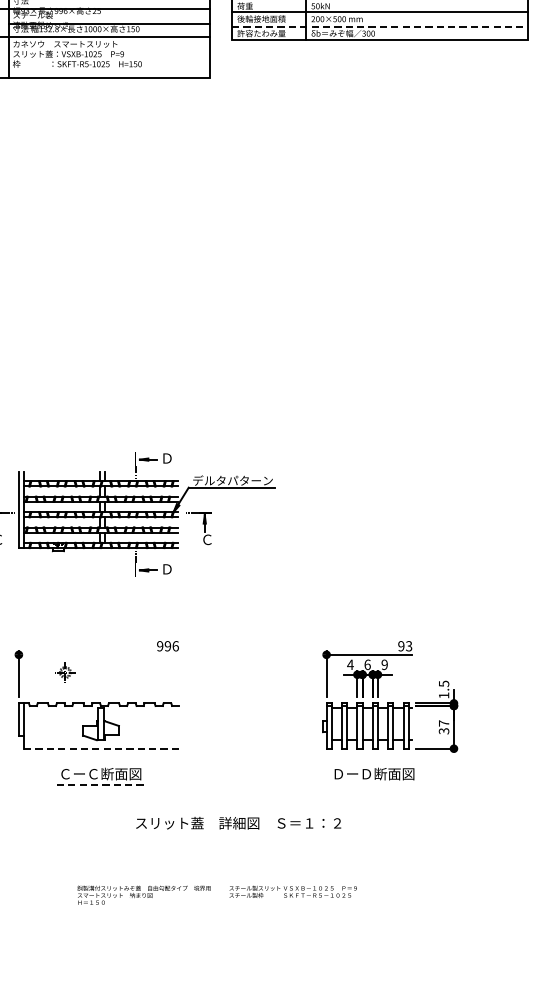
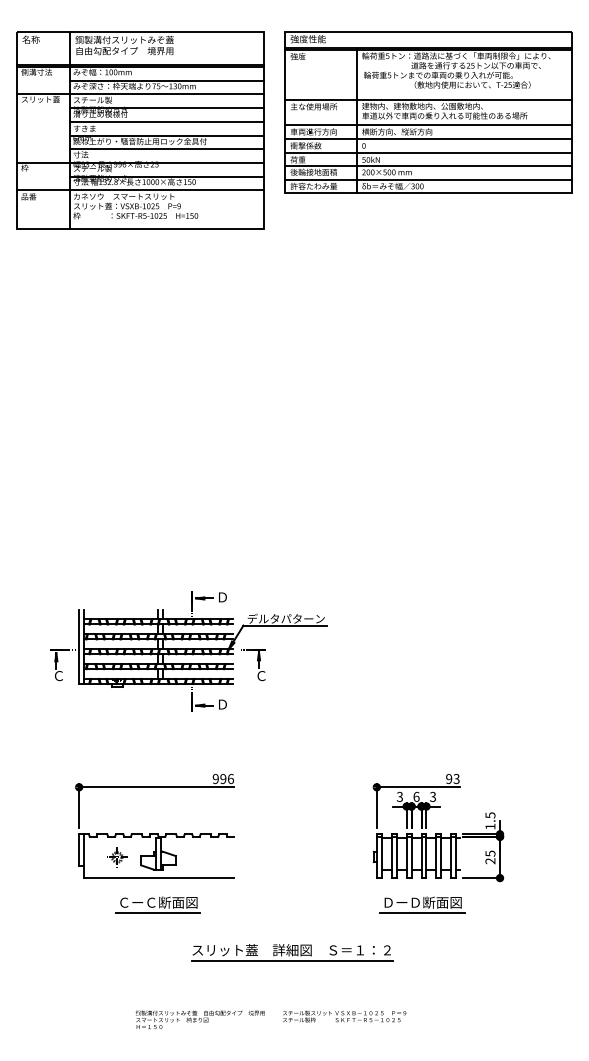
line: (380, 26) -> (428, 179), dashed -> solid
line: (98, 655) -> (156, 787), added
text: (350, 664) -> (399, 796), 4 -> 3
text: (385, 664) -> (433, 796), 9 -> 3
part: (65, 672) -> (117, 857), moved
text: (444, 727) -> (490, 857), 37 -> 25
line: (101, 749) -> (159, 878), dashed -> solid
line: (100, 785) -> (158, 913), dashed -> solid
line: (373, 785) -> (422, 913), added
line: (239, 833) -> (292, 960), added

